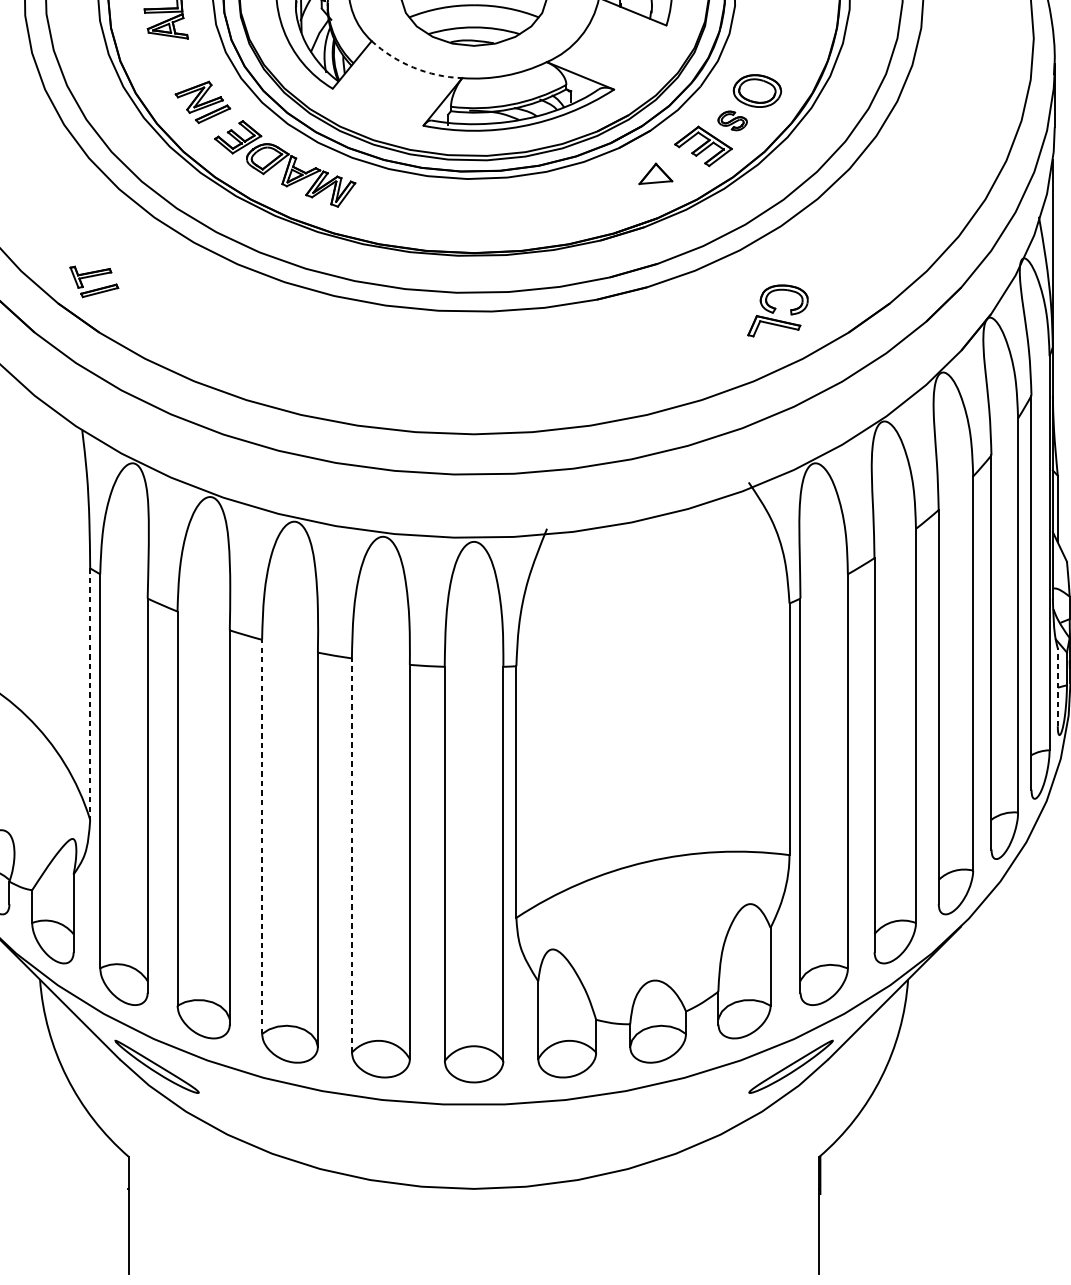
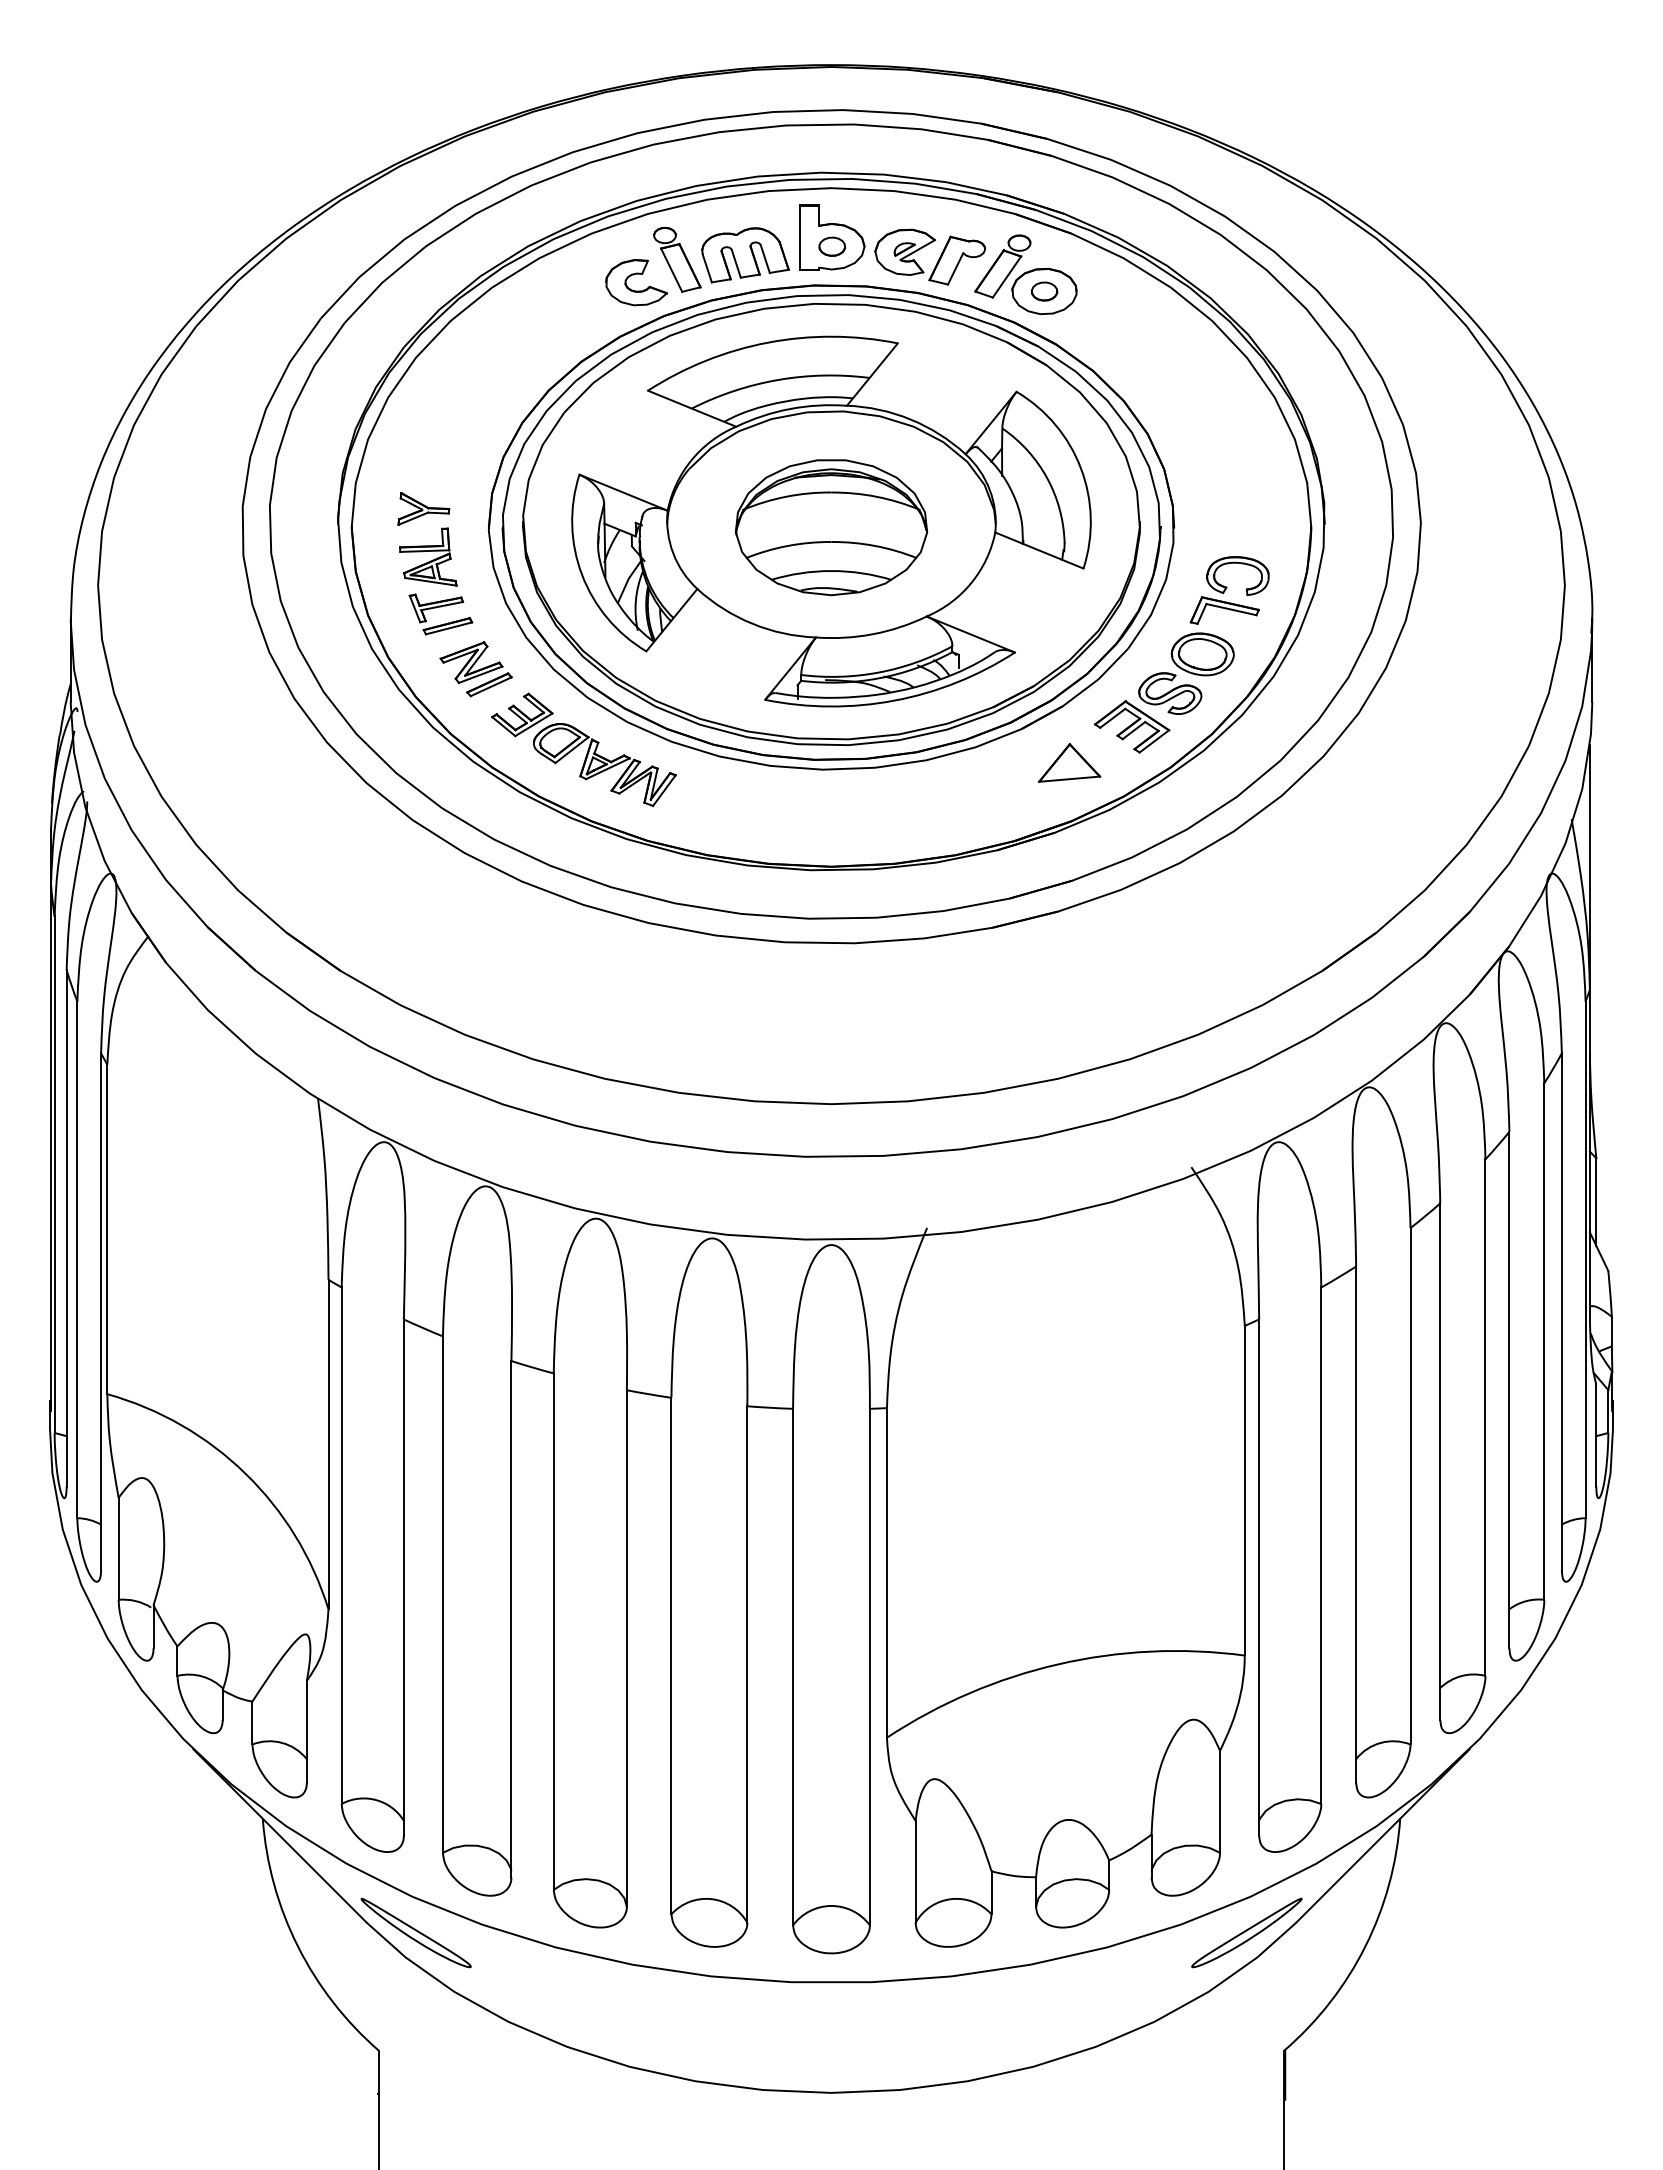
arc: (413, 67) -> (752, 623), dashed -> solid
part: (732, 120) -> (1170, 693), size x1.67
part: (655, 173) -> (1069, 762), size x1.43
part: (94, 276) -> (440, 607), moved
part: (777, 310) -> (1229, 590), moved
line: (1057, 687) -> (1596, 1435), dashed -> solid
line: (90, 694) -> (328, 1444), dashed -> solid
line: (261, 836) -> (553, 1631), dashed -> solid
line: (351, 855) -> (671, 1655), dashed -> solid

